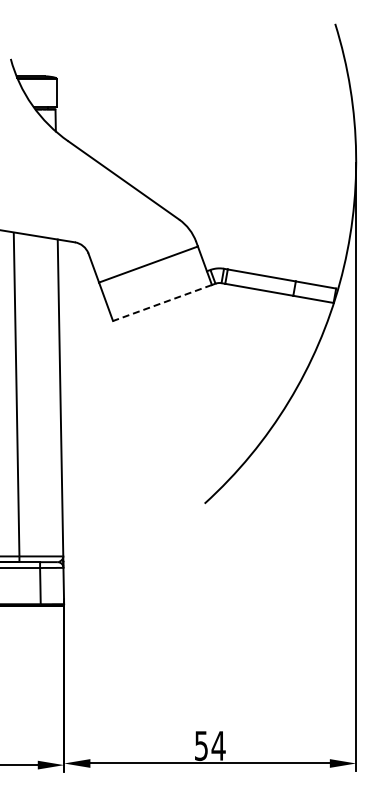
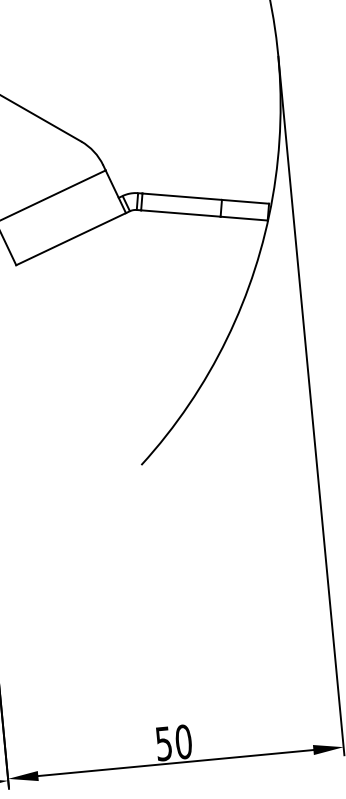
line: (162, 303) -> (71, 239), dashed -> solid
text: (218, 745) -> (183, 741), 54 -> 50

